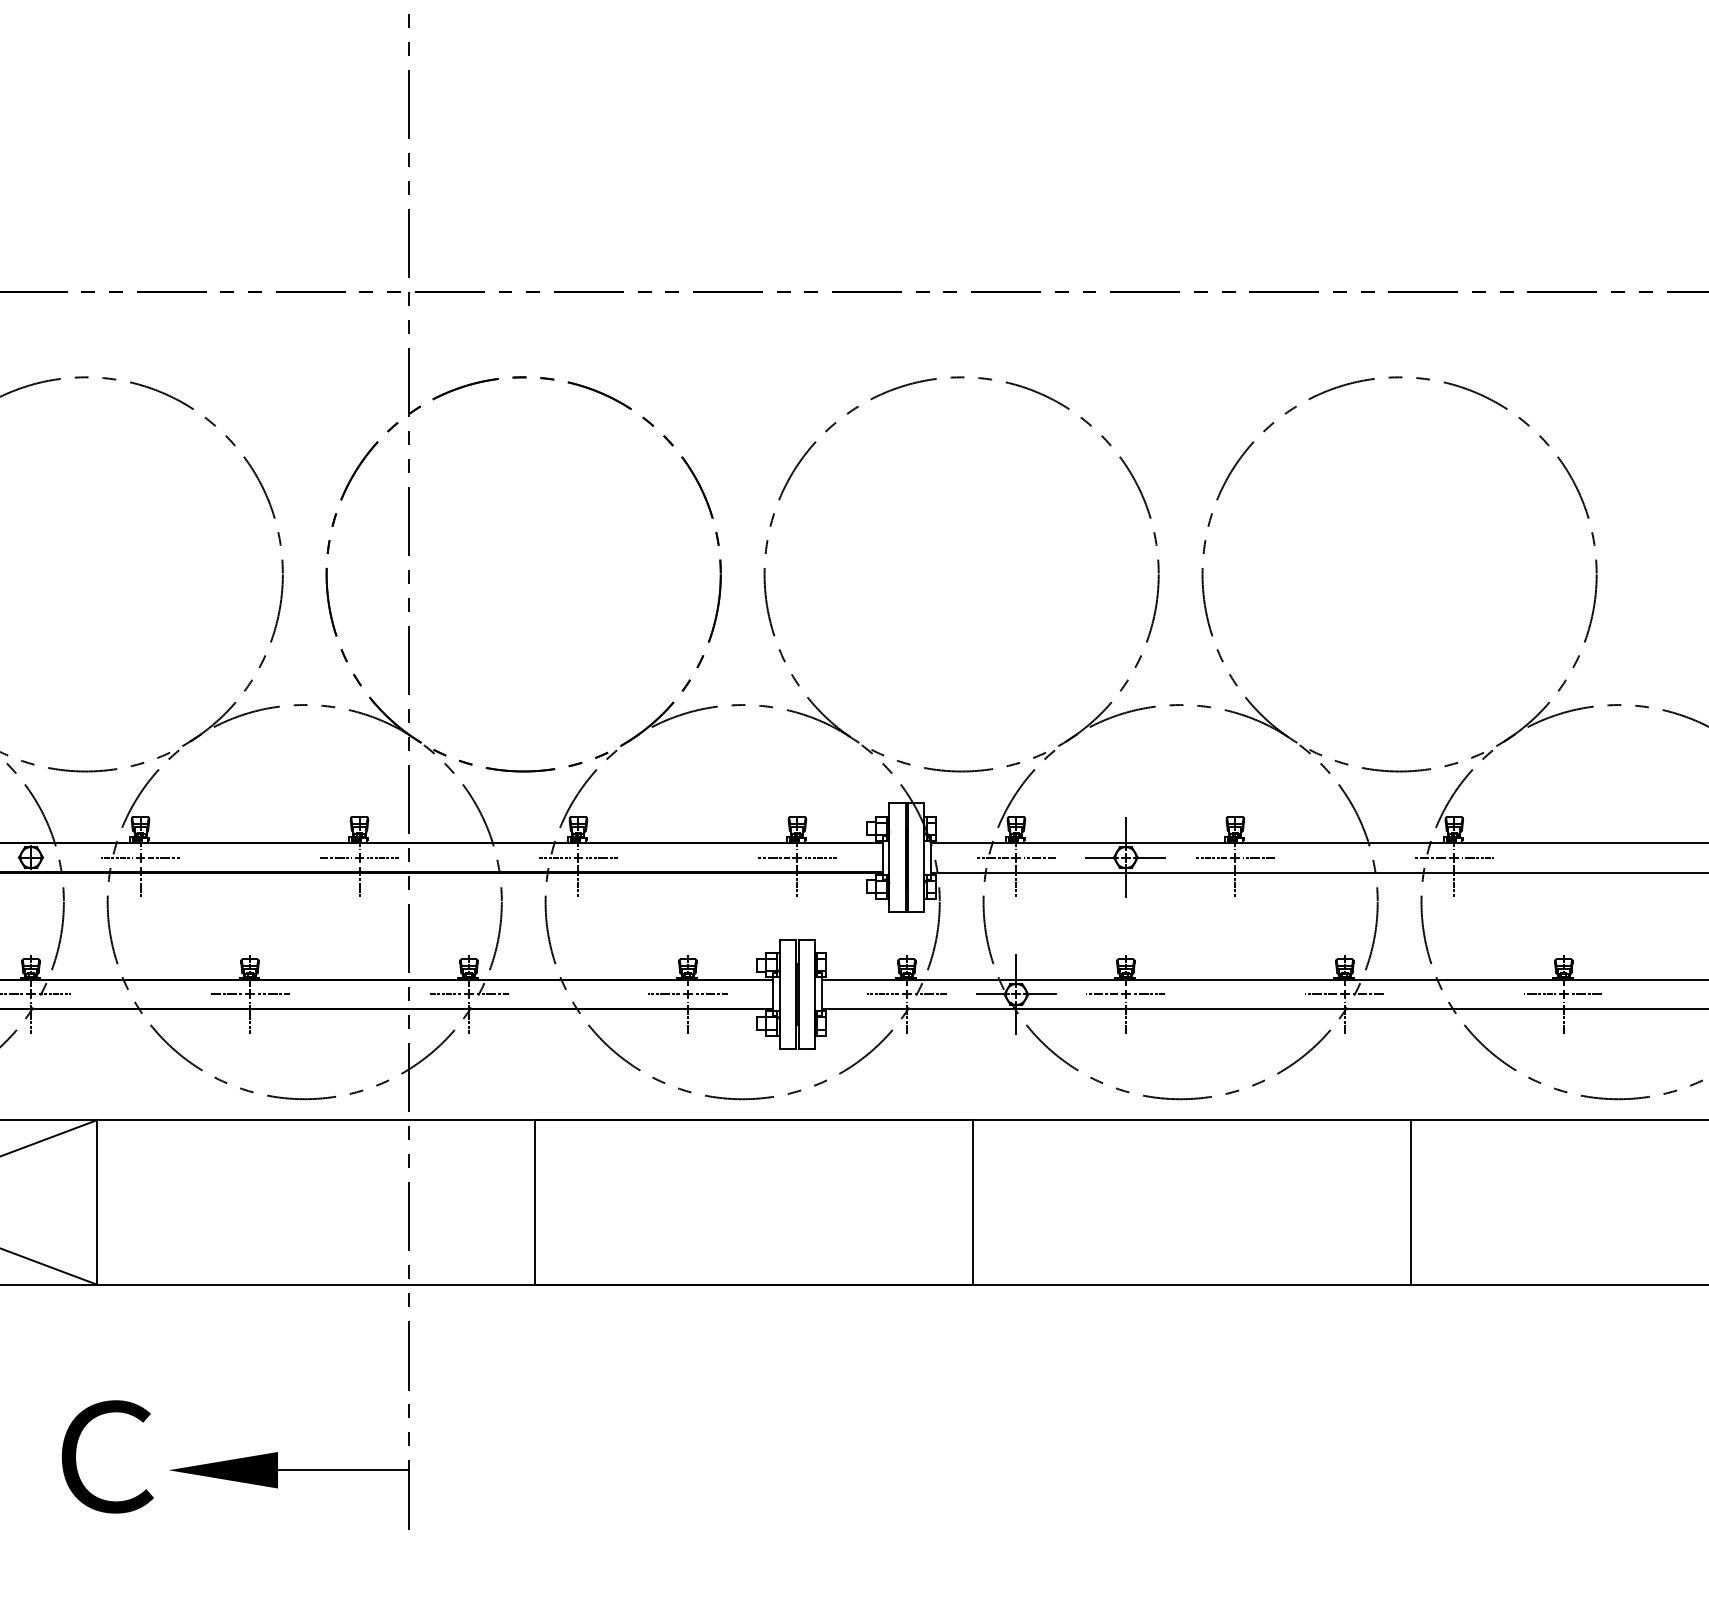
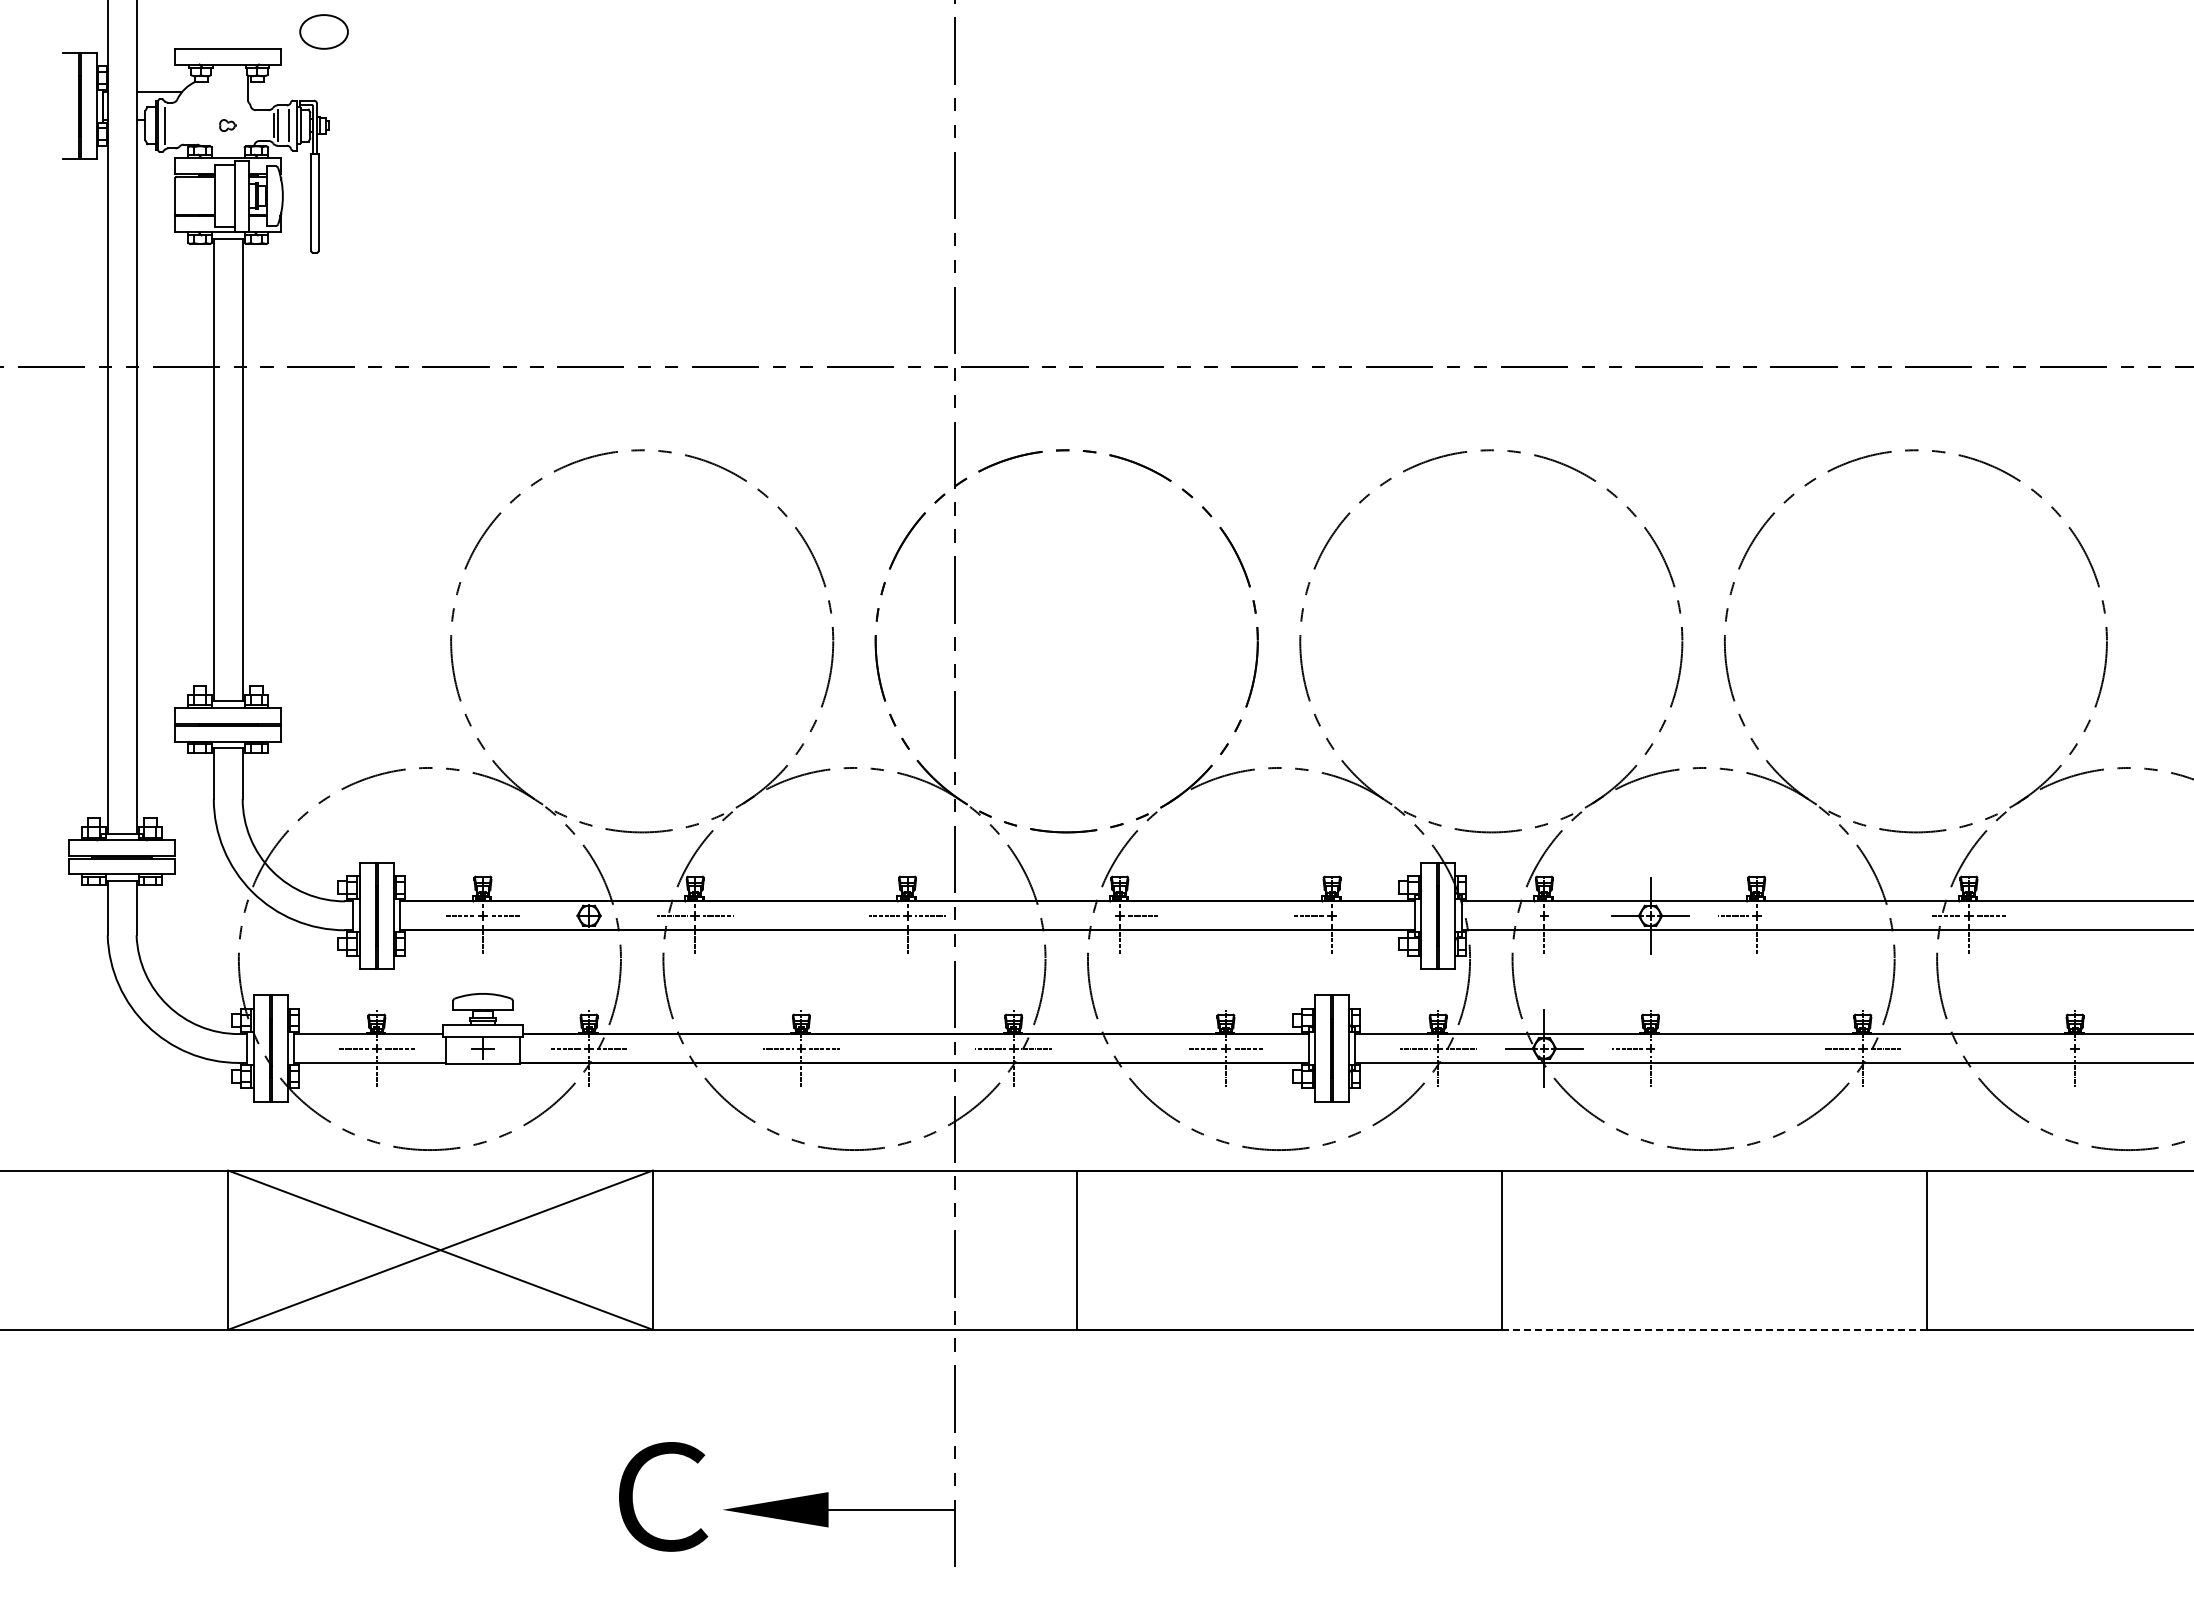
line: (554, 857) -> (1096, 915), removed
line: (820, 857) -> (1354, 915), removed
line: (992, 857) -> (1521, 915), removed
line: (1040, 857) -> (1567, 915), removed
line: (1258, 857) -> (1779, 915), removed
line: (1149, 994) -> (1673, 1048), removed
line: (1539, 994) -> (2051, 1048), removed
line: (1586, 994) -> (2097, 1048), removed
line: (1190, 1284) -> (1713, 1329), solid -> dashed

